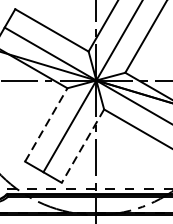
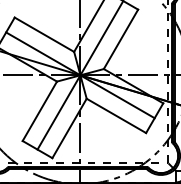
line: (47, 123) -> (40, 110), dashed -> solid
line: (82, 146) -> (69, 128), dashed -> solid

